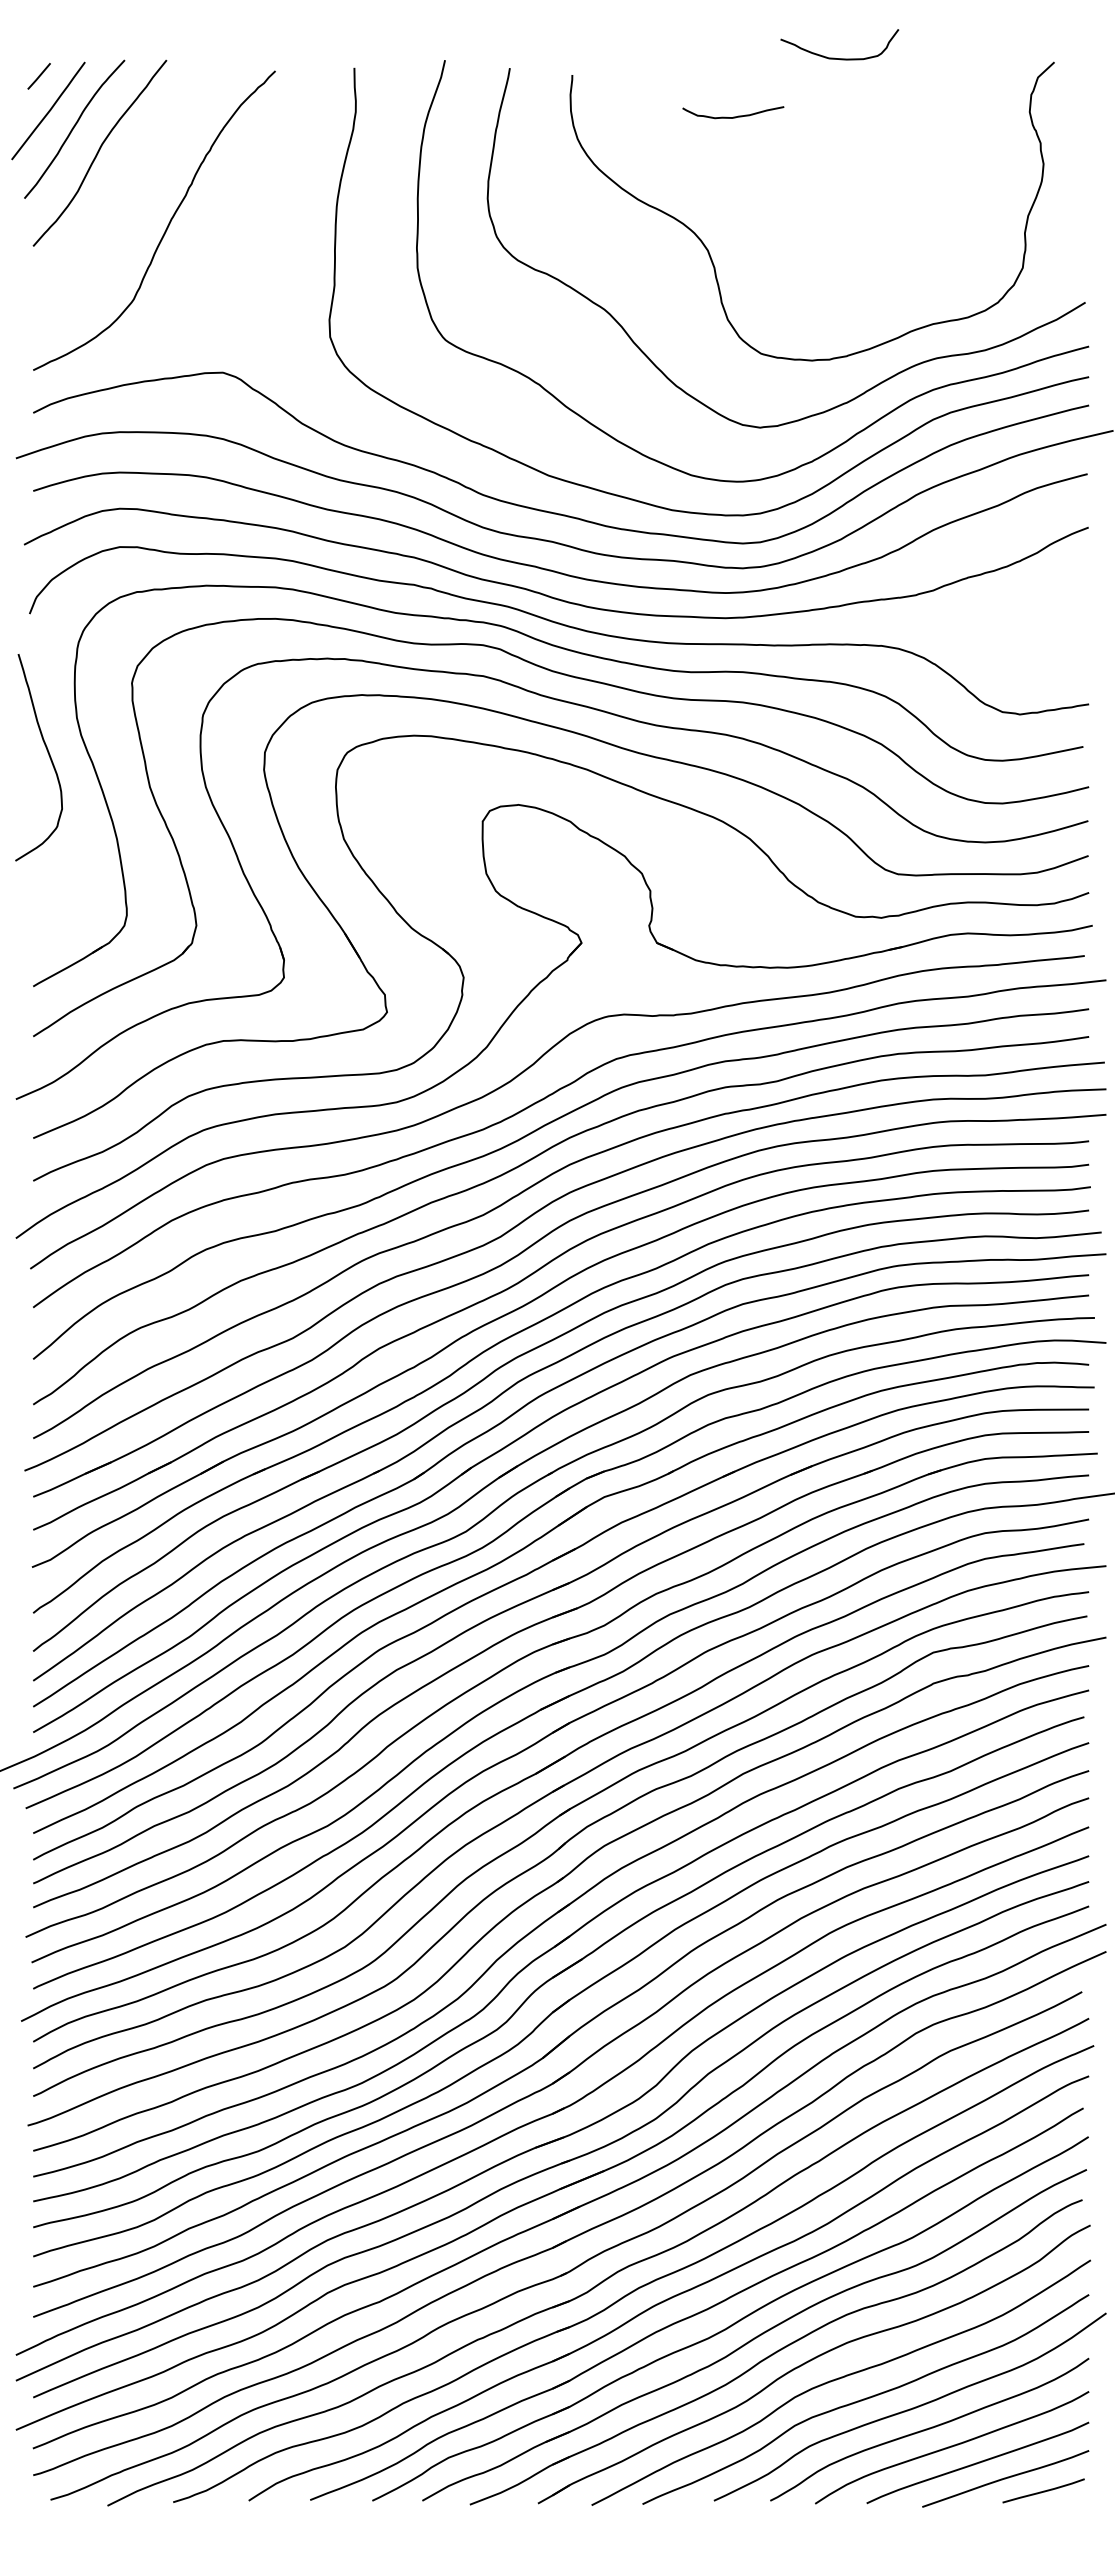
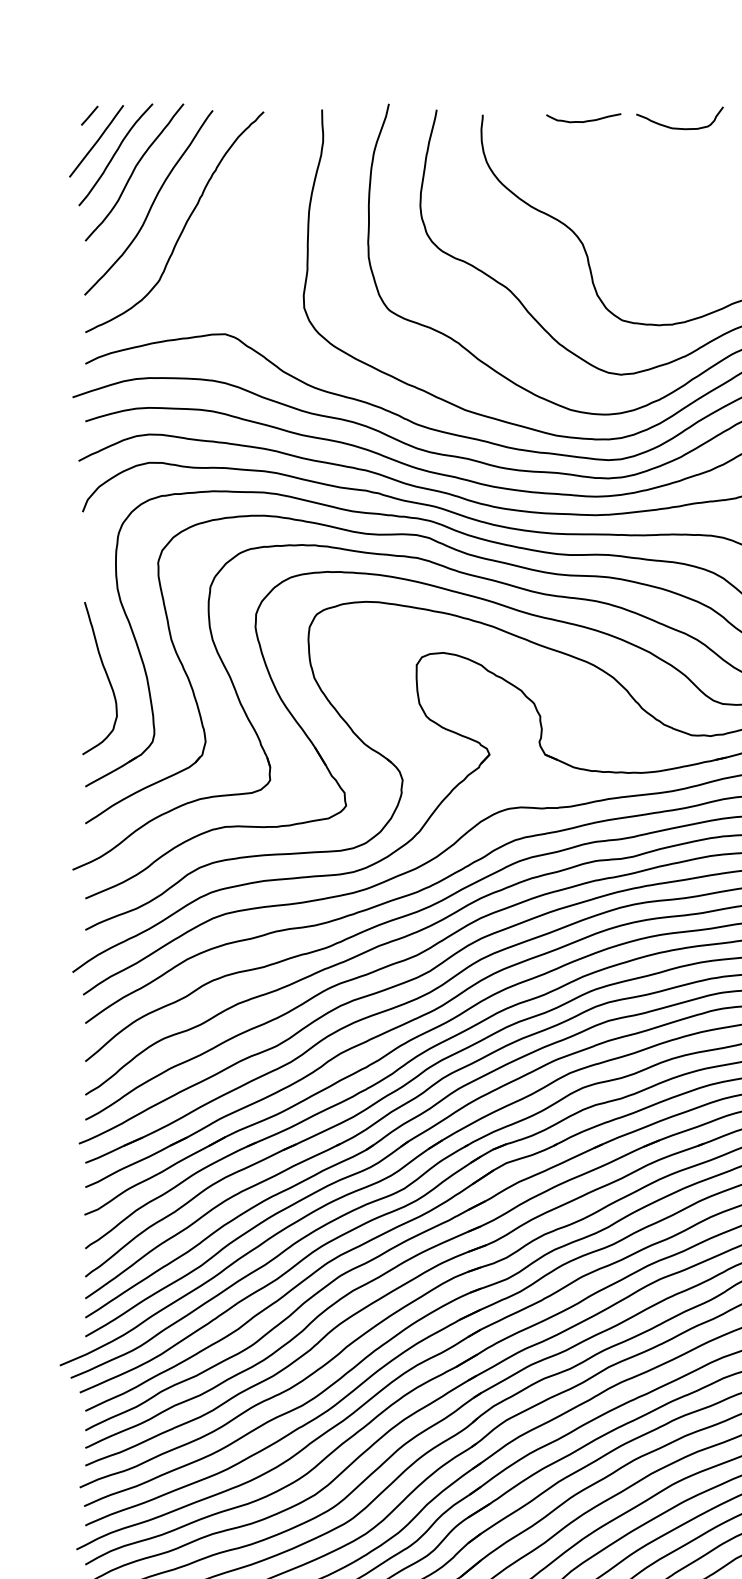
curve: (834, 57) -> (676, 127), moved
curve: (733, 116) -> (583, 121), moved
curve: (122, 197) -> (151, 205), added
curve: (47, 753) -> (106, 675), moved

